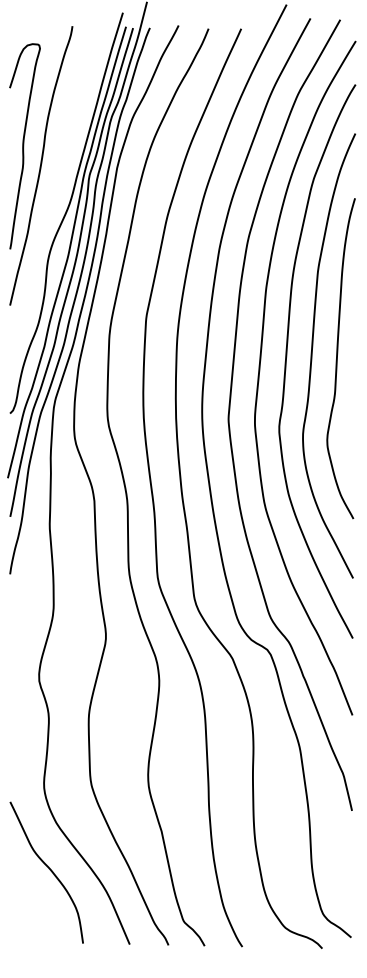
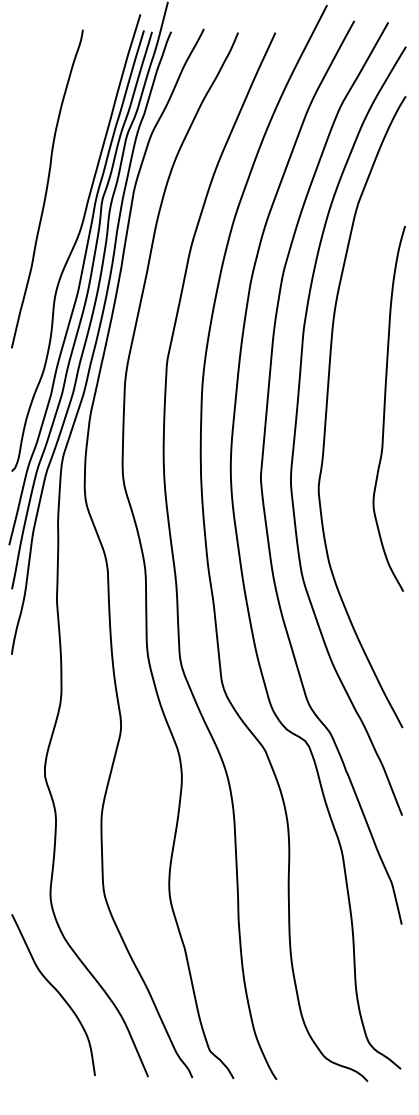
curve: (24, 146) -> (28, 166), removed
curve: (312, 355) -> (356, 405), removed

